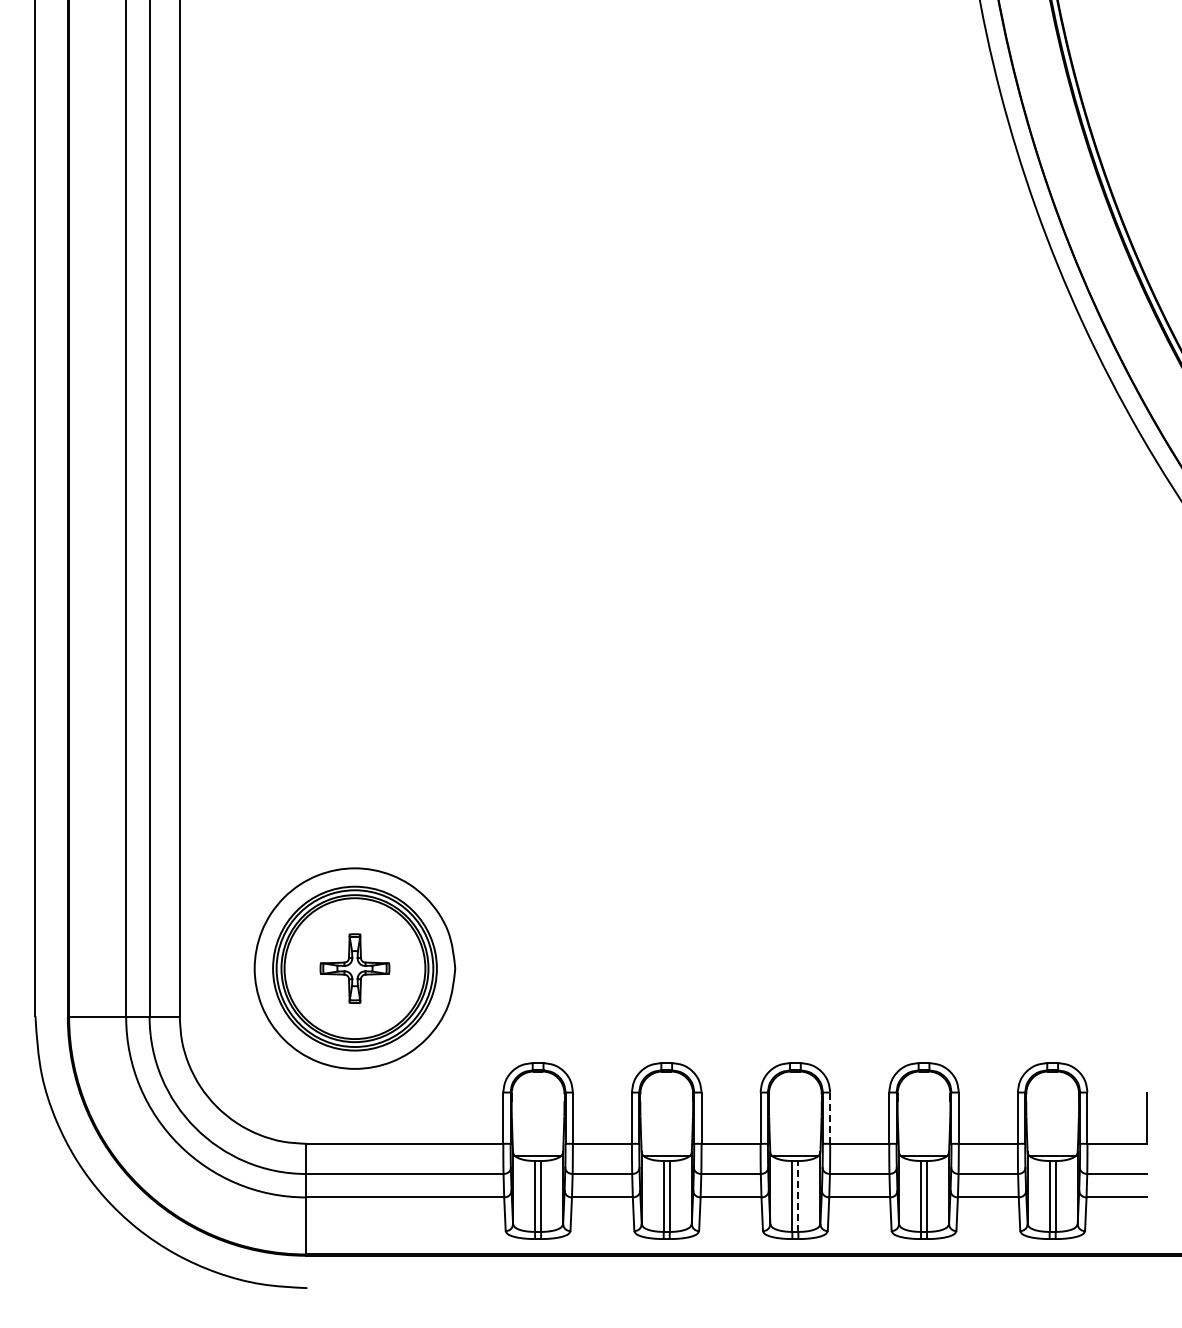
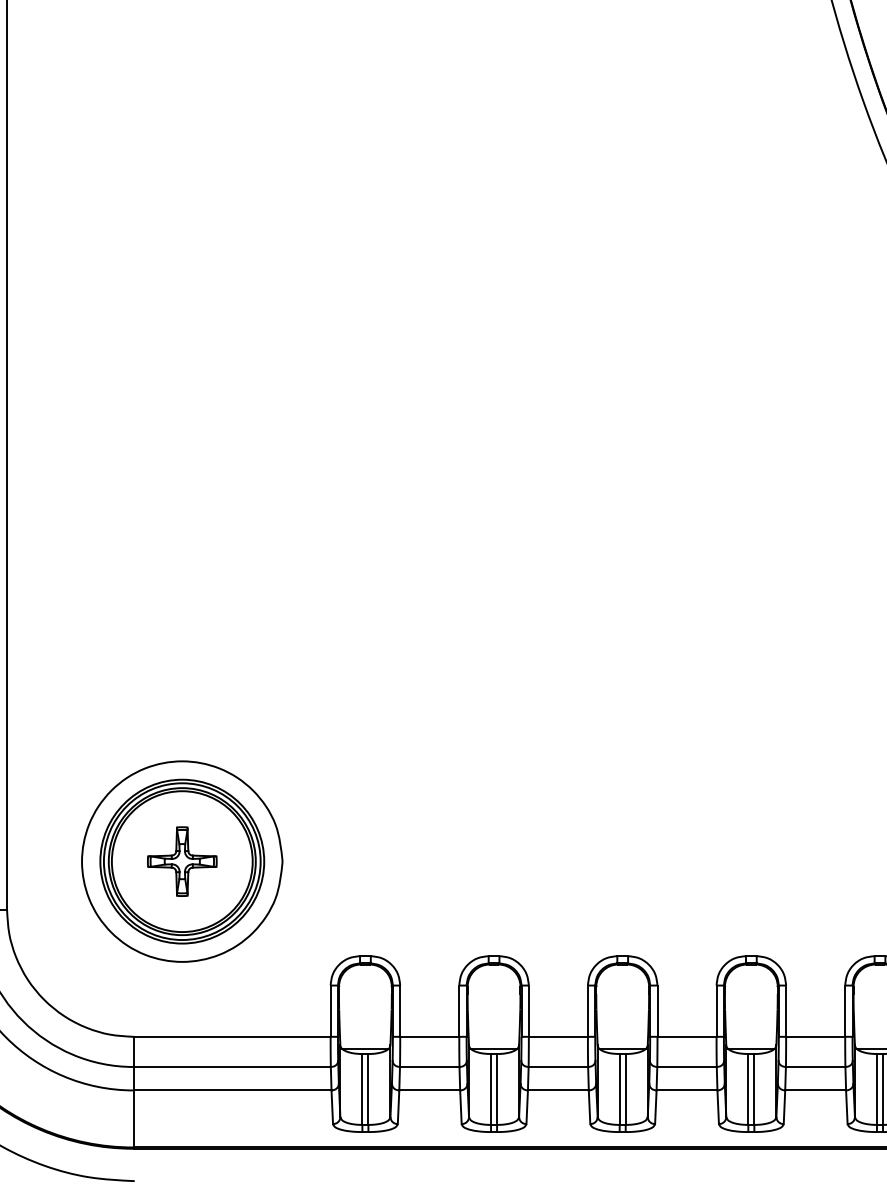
line: (830, 1118) -> (657, 1011), dashed -> solid
line: (798, 1195) -> (625, 1088), dashed -> solid

